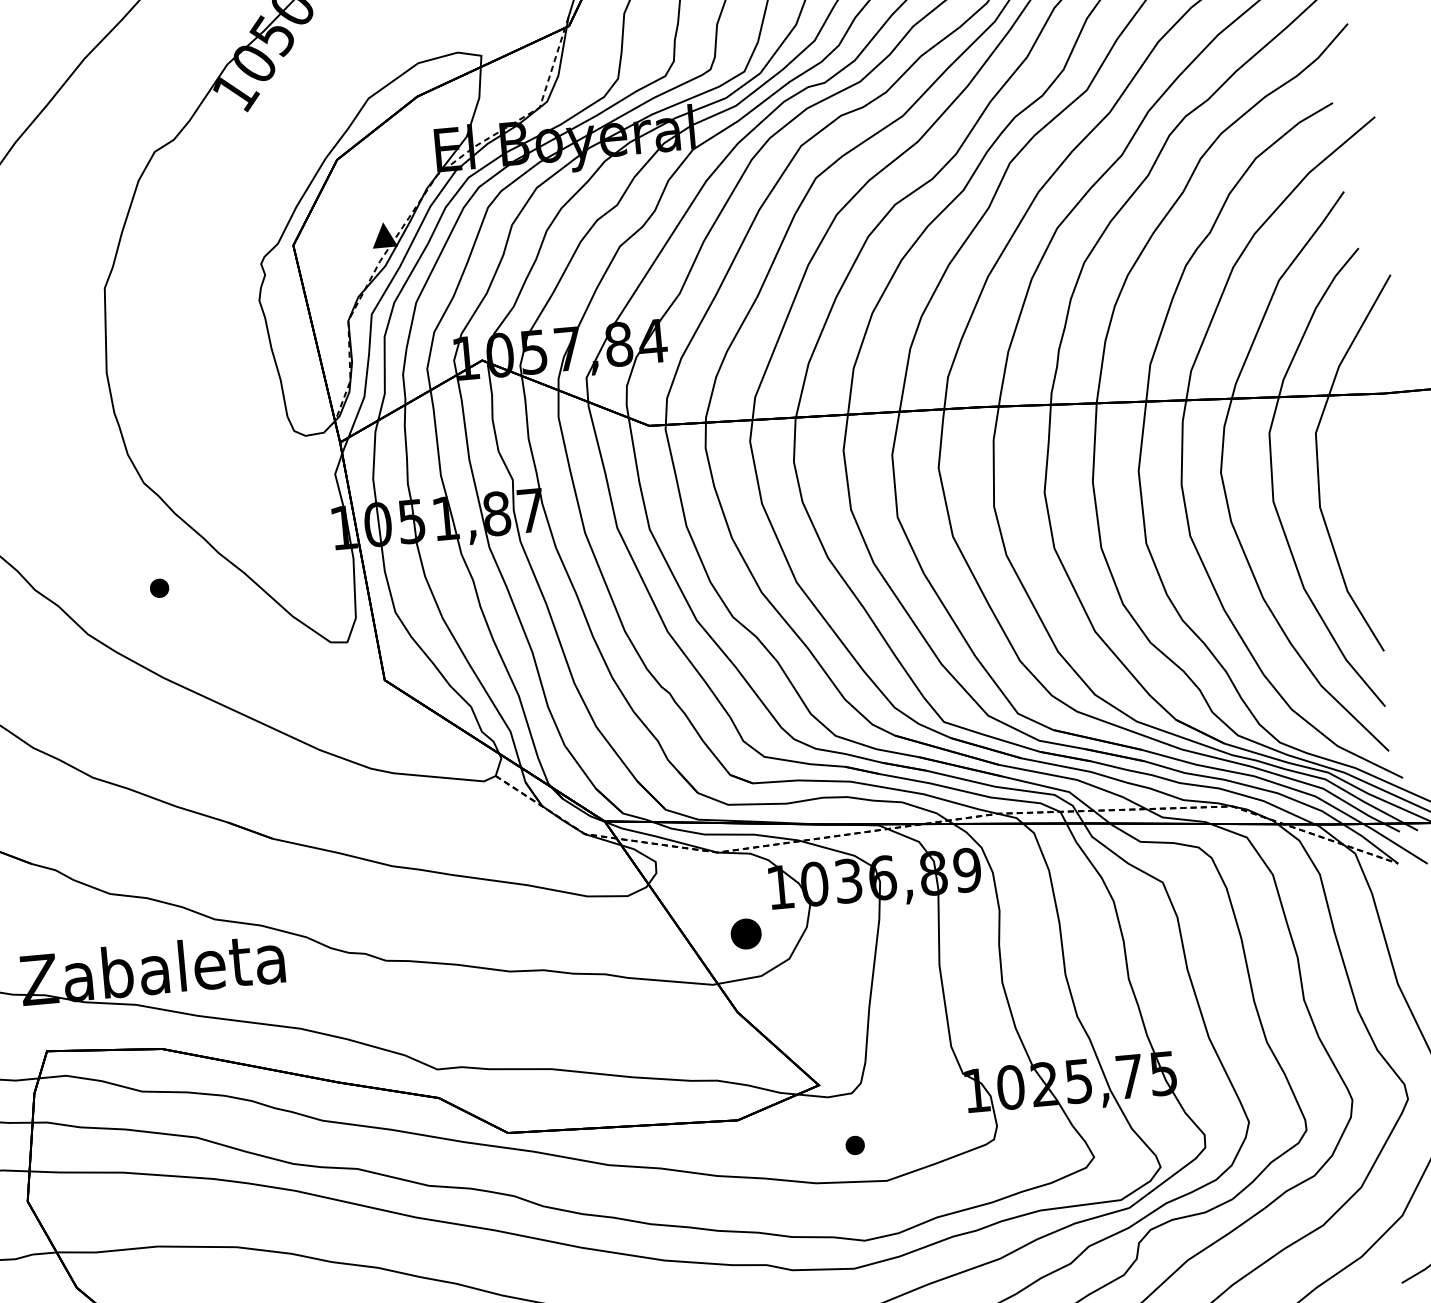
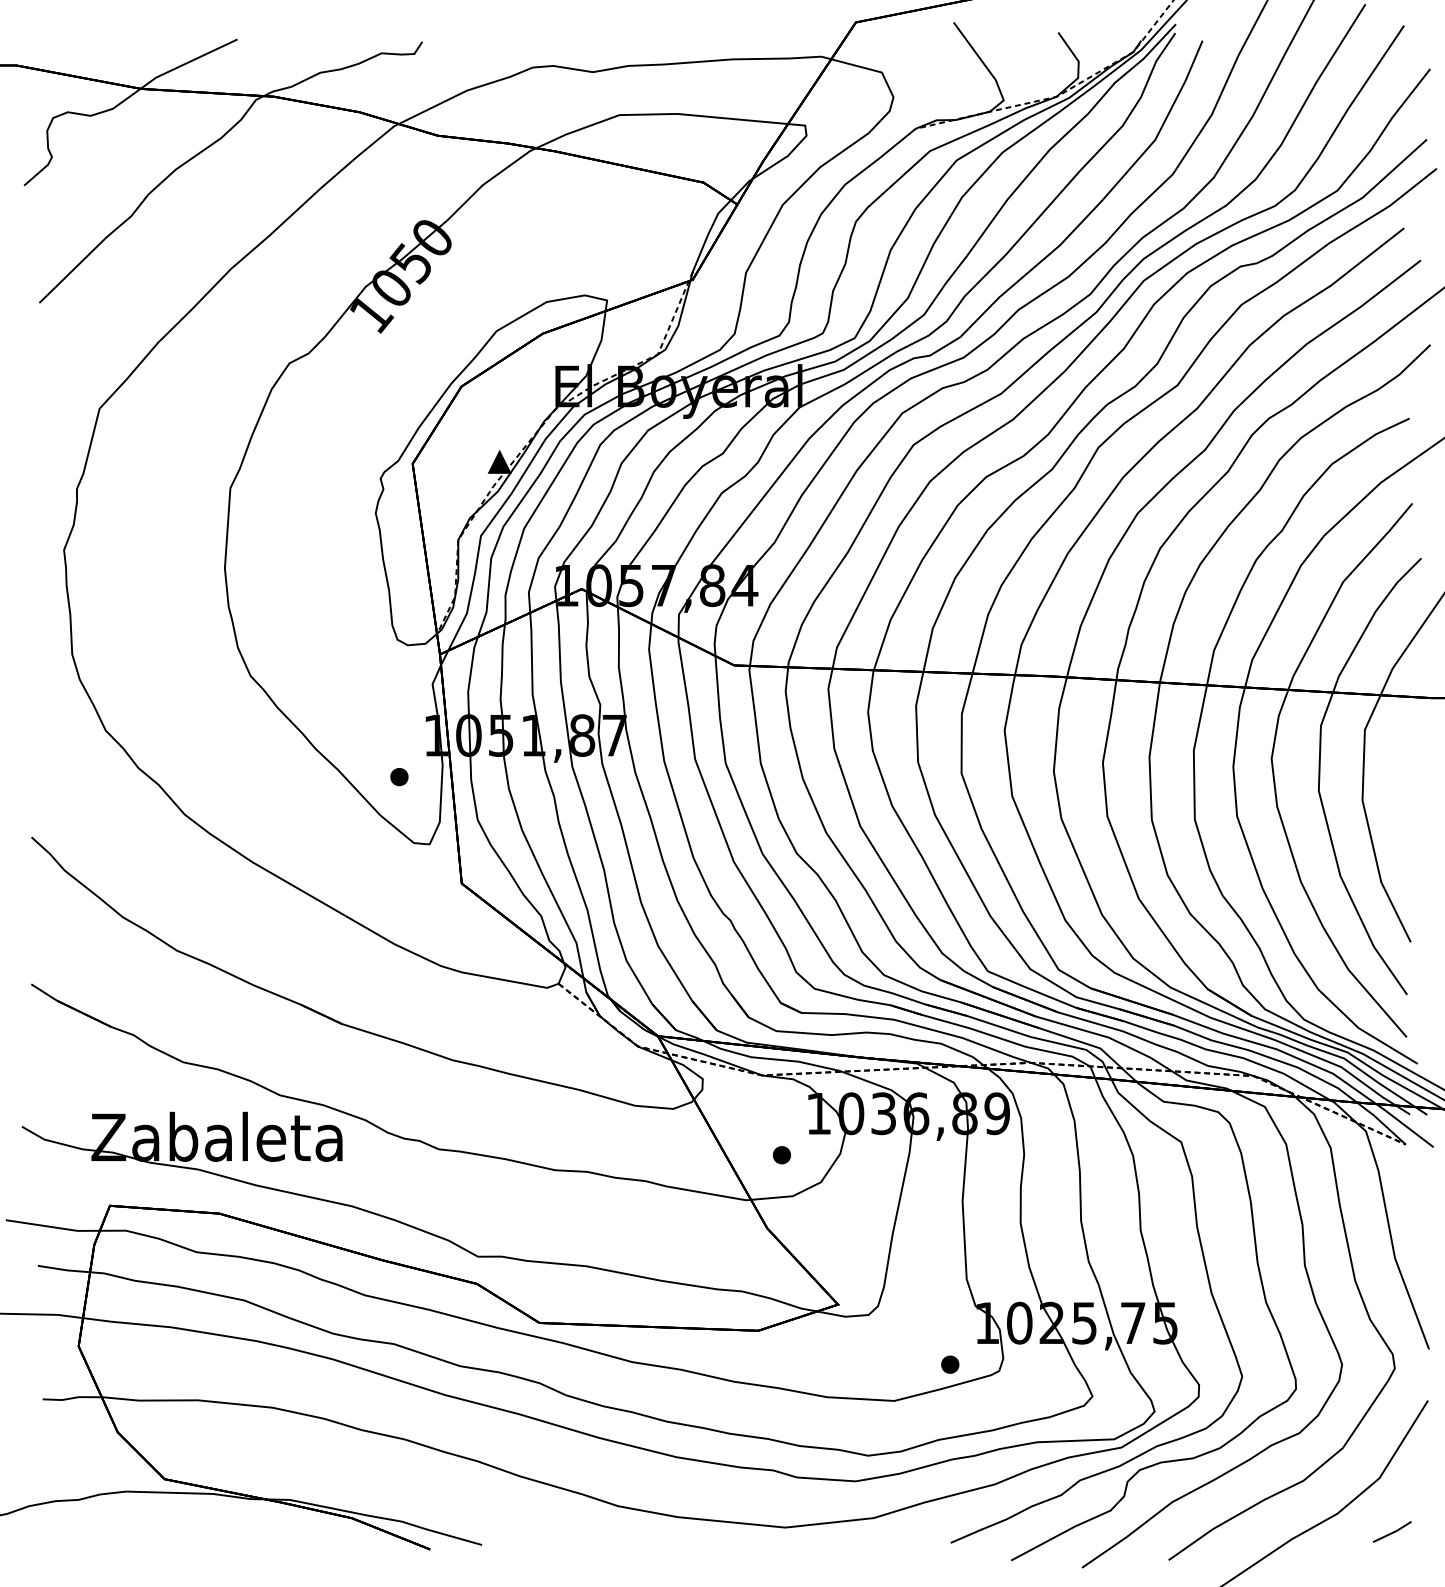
part: (159, 588) -> (399, 777), moved
part: (745, 934) -> (781, 1155), size x0.62
part: (855, 1145) -> (950, 1364), moved

